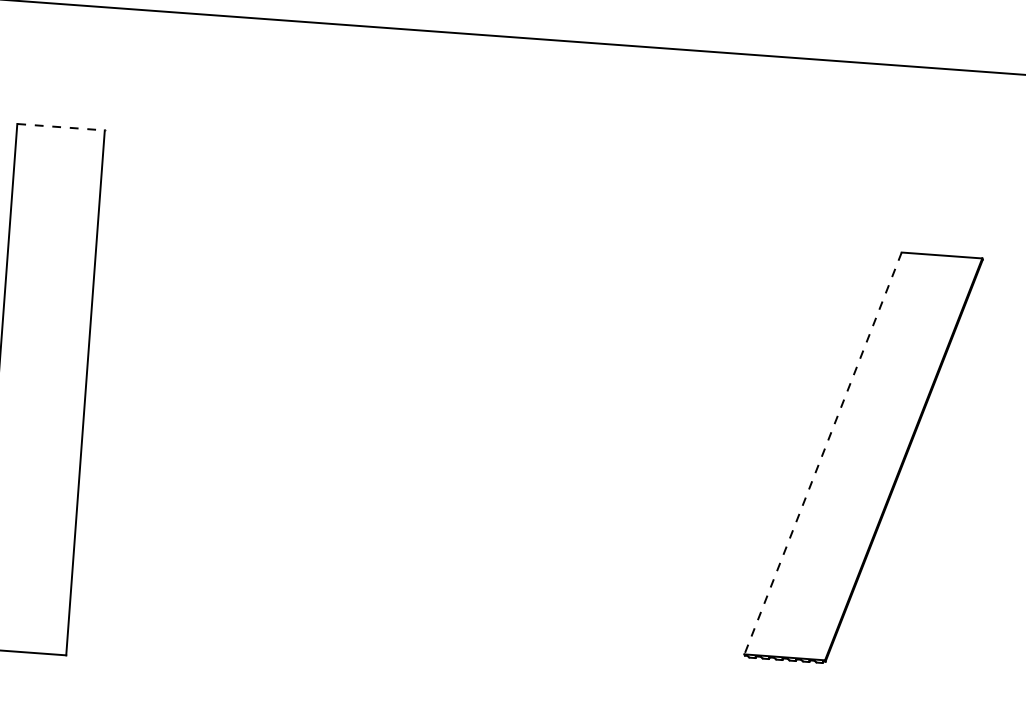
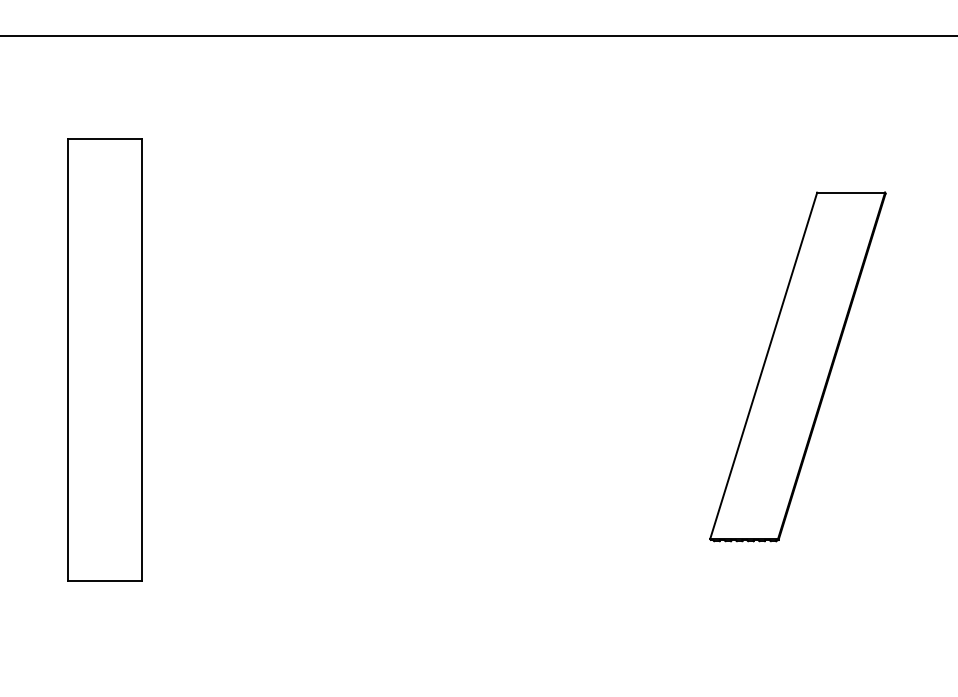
line: (61, 127) -> (105, 139), dashed -> solid
line: (822, 454) -> (763, 366), dashed -> solid

